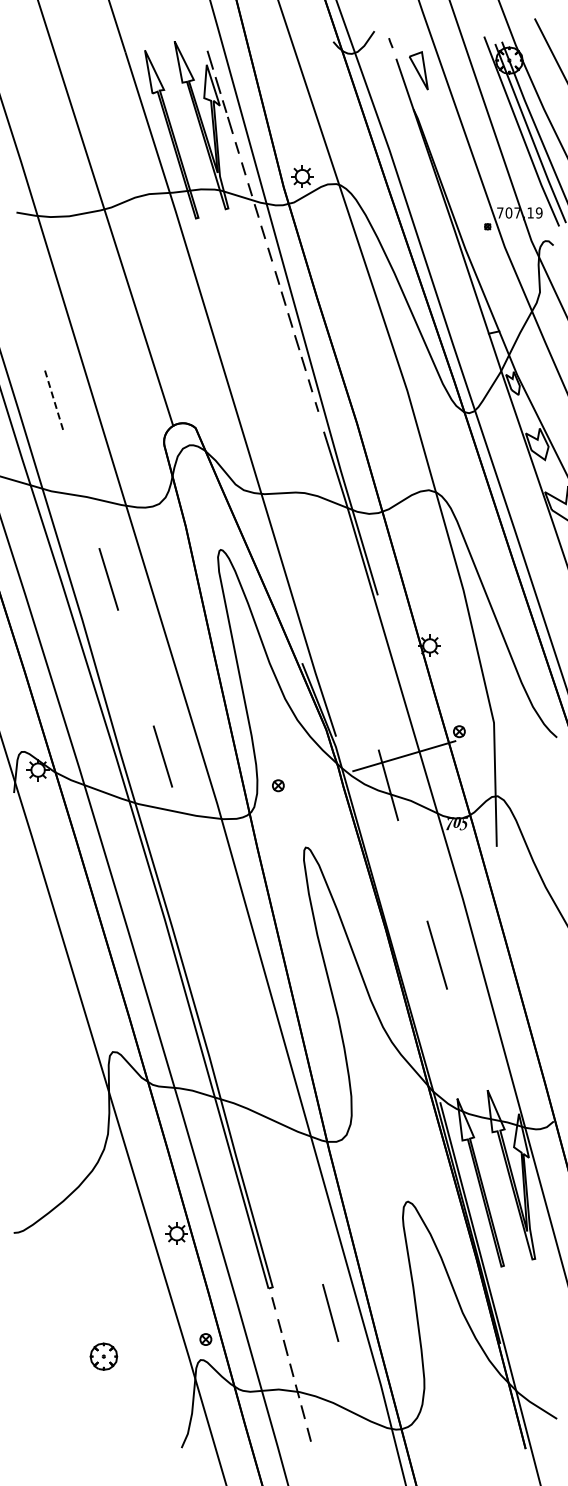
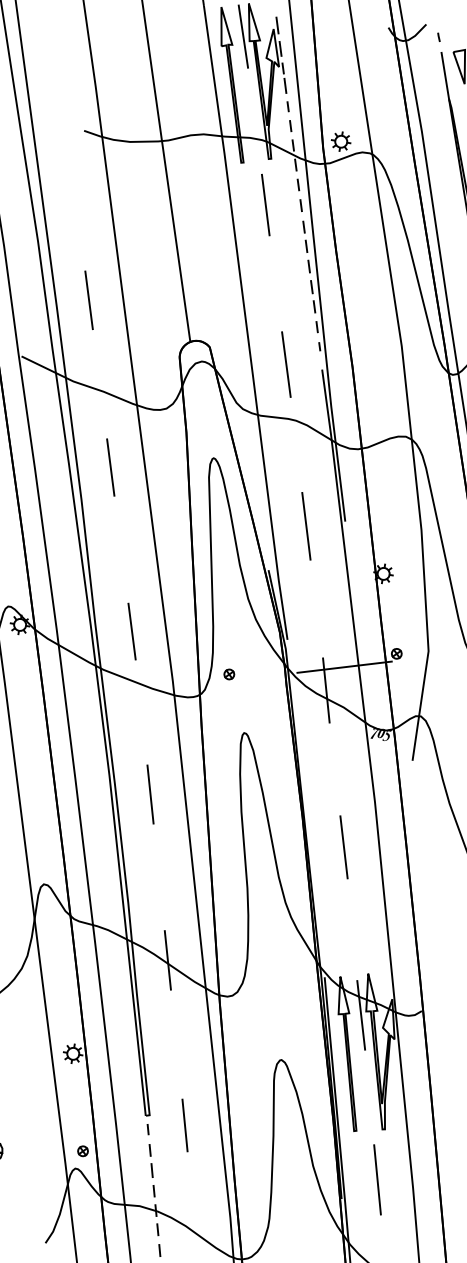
line: (174, 78) -> (243, 36), added
line: (230, 260) -> (265, 204), added
line: (53, 398) -> (89, 300), dashed -> solid
line: (283, 432) -> (286, 364), added
line: (335, 607) -> (306, 526), added
line: (213, 932) -> (150, 794), added
line: (263, 1112) -> (167, 959), added
line: (487, 1137) -> (361, 1015), added
line: (330, 1312) -> (184, 1125), moved
line: (536, 1315) -> (377, 1179), added

